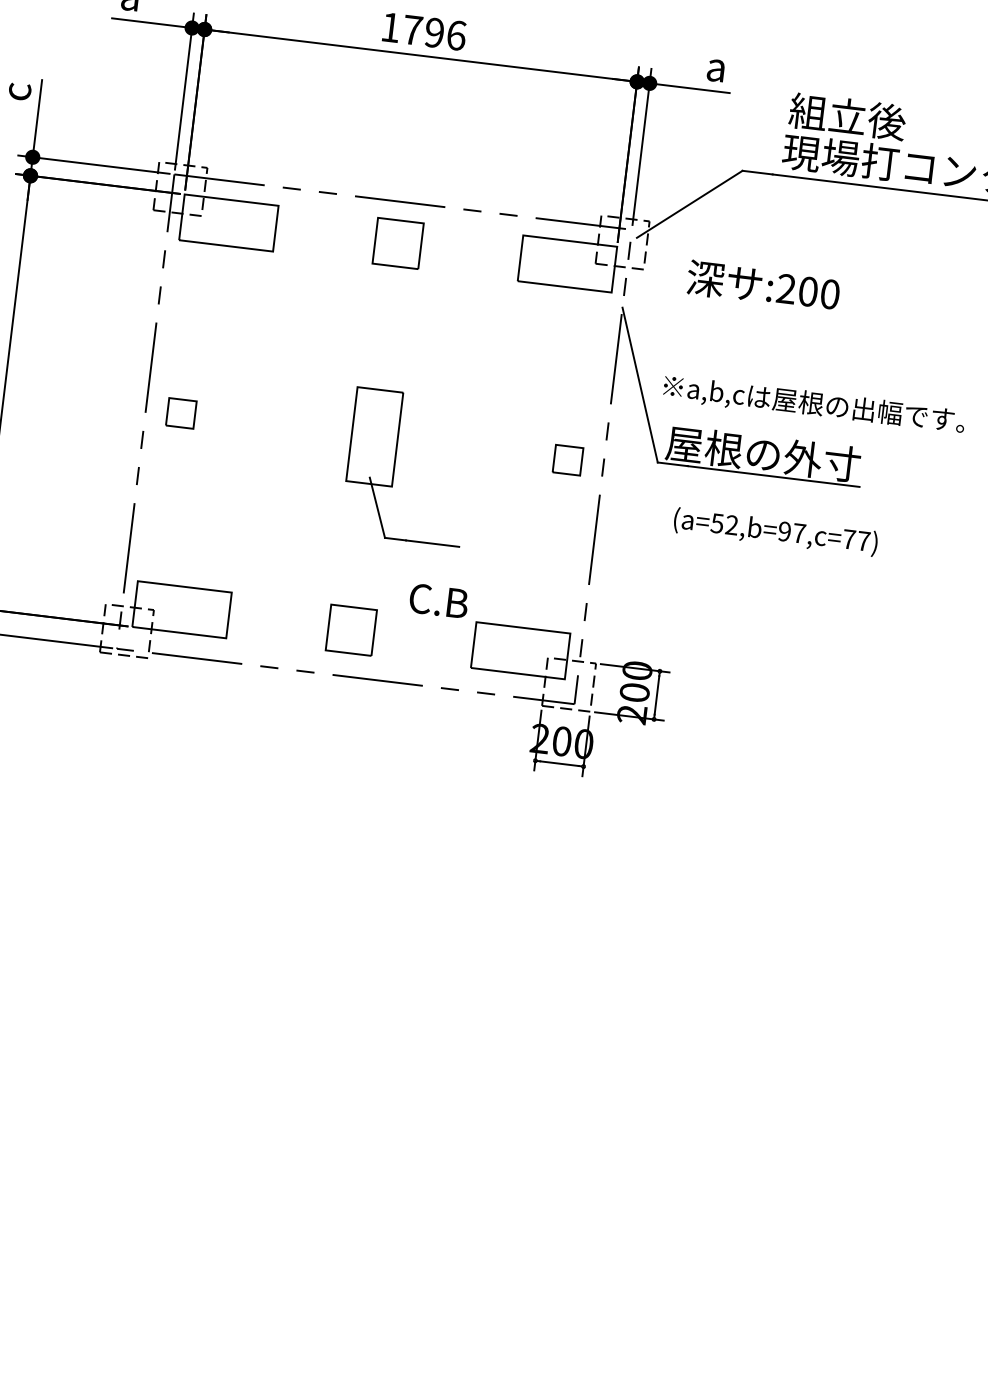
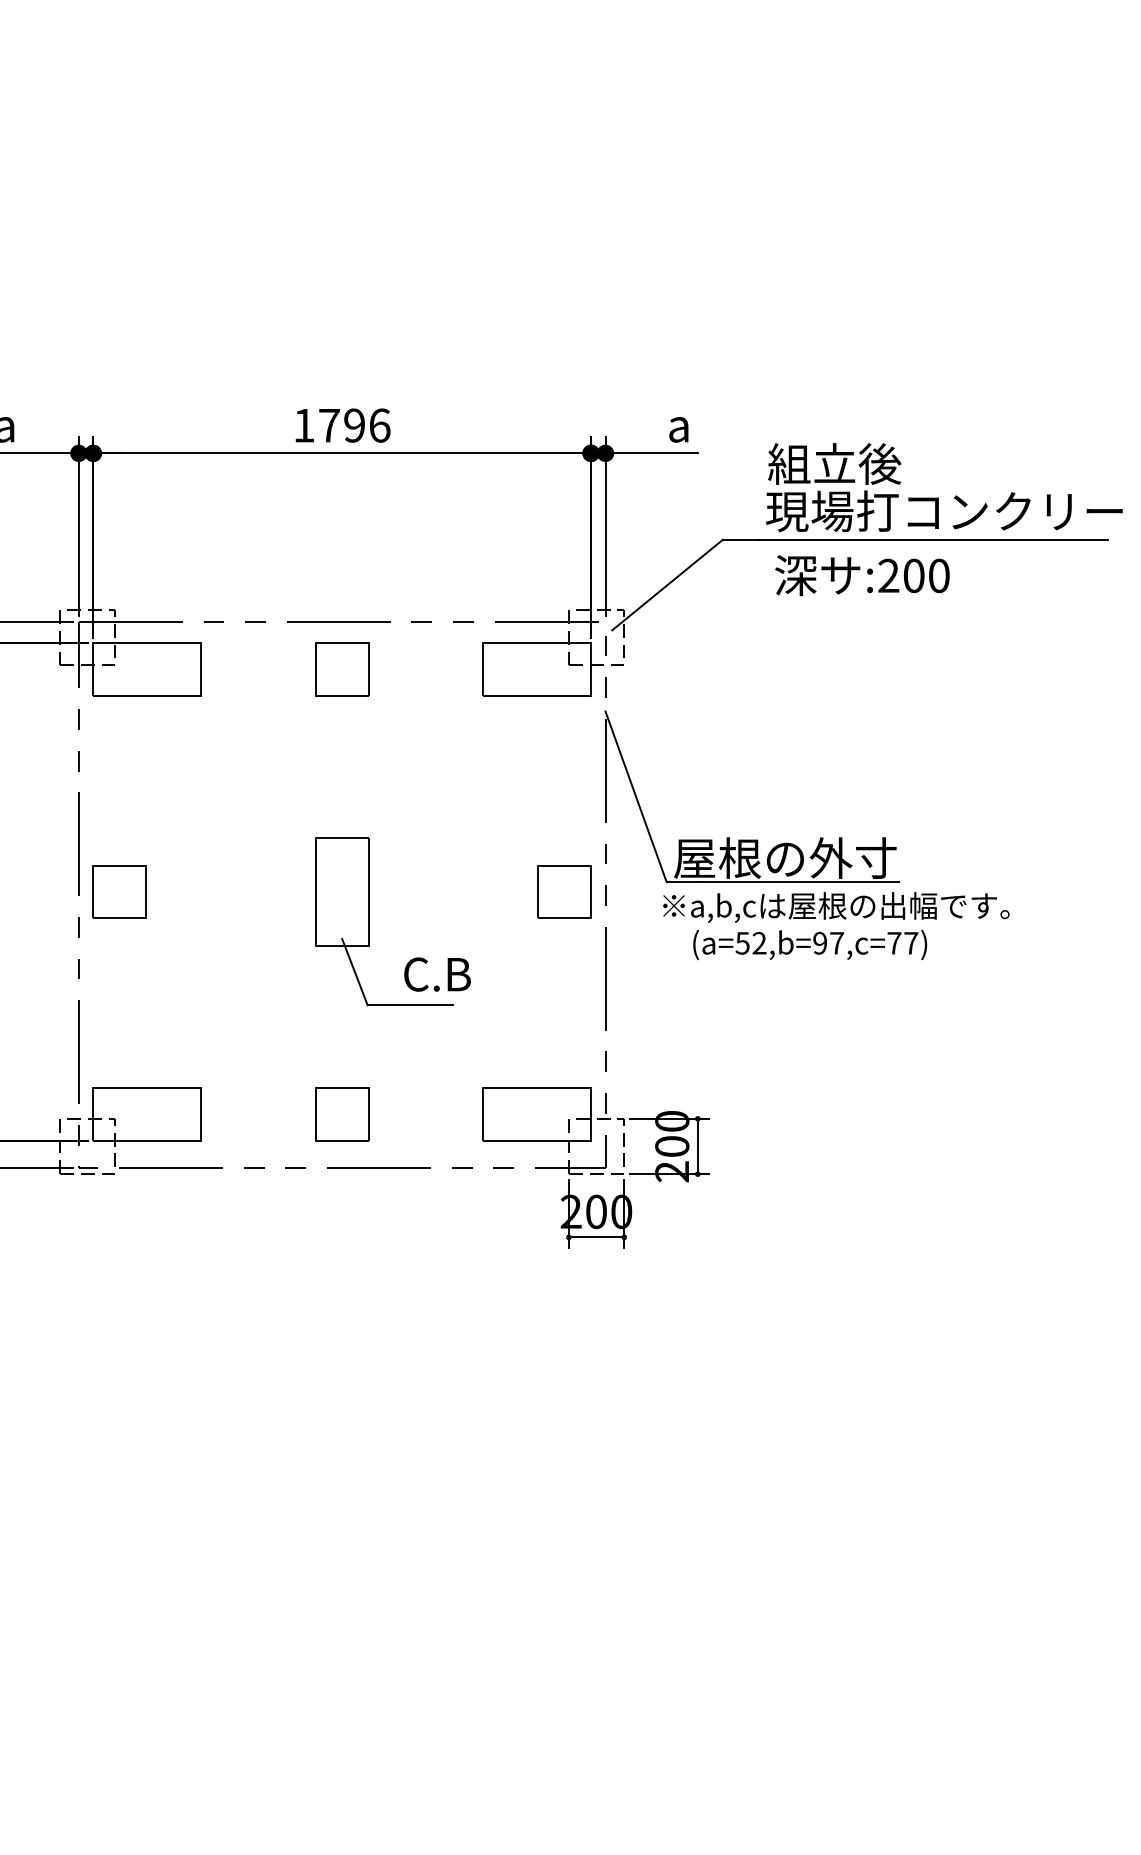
text: (763, 285) -> (862, 575), moved
text: (814, 404) -> (836, 907), moved
part: (181, 412) -> (119, 891), size x1.67
part: (567, 459) -> (564, 891), size x1.67
text: (438, 601) -> (437, 974), moved

